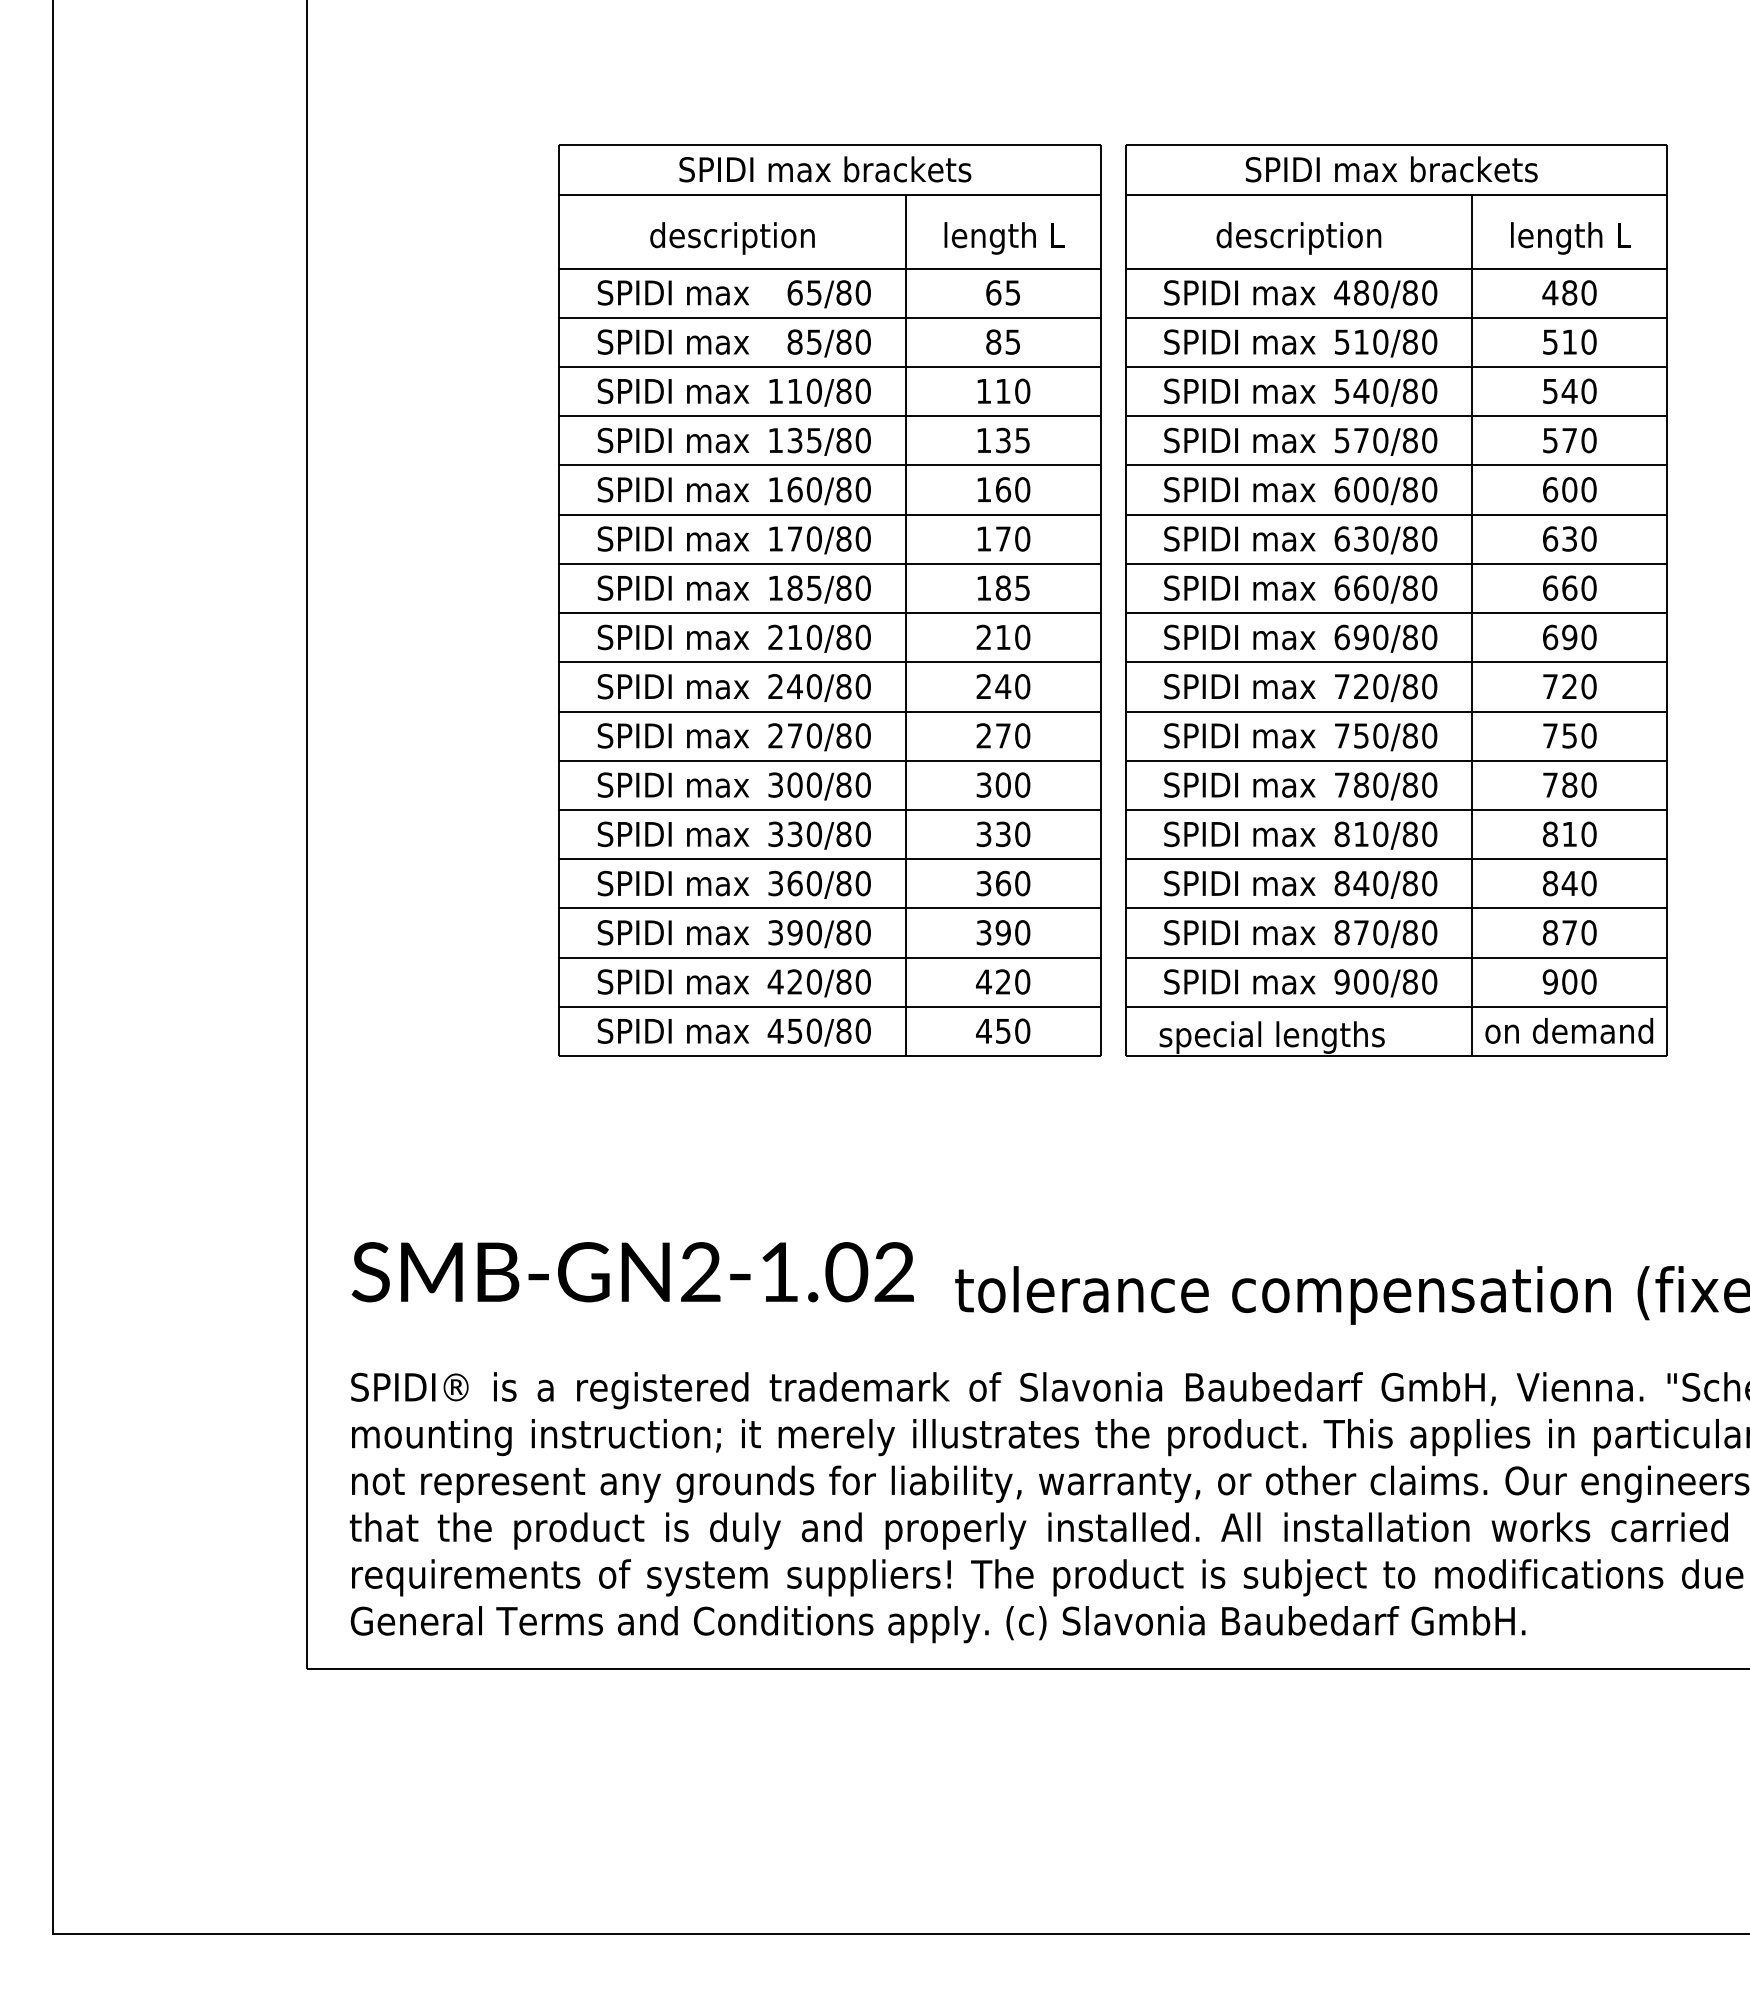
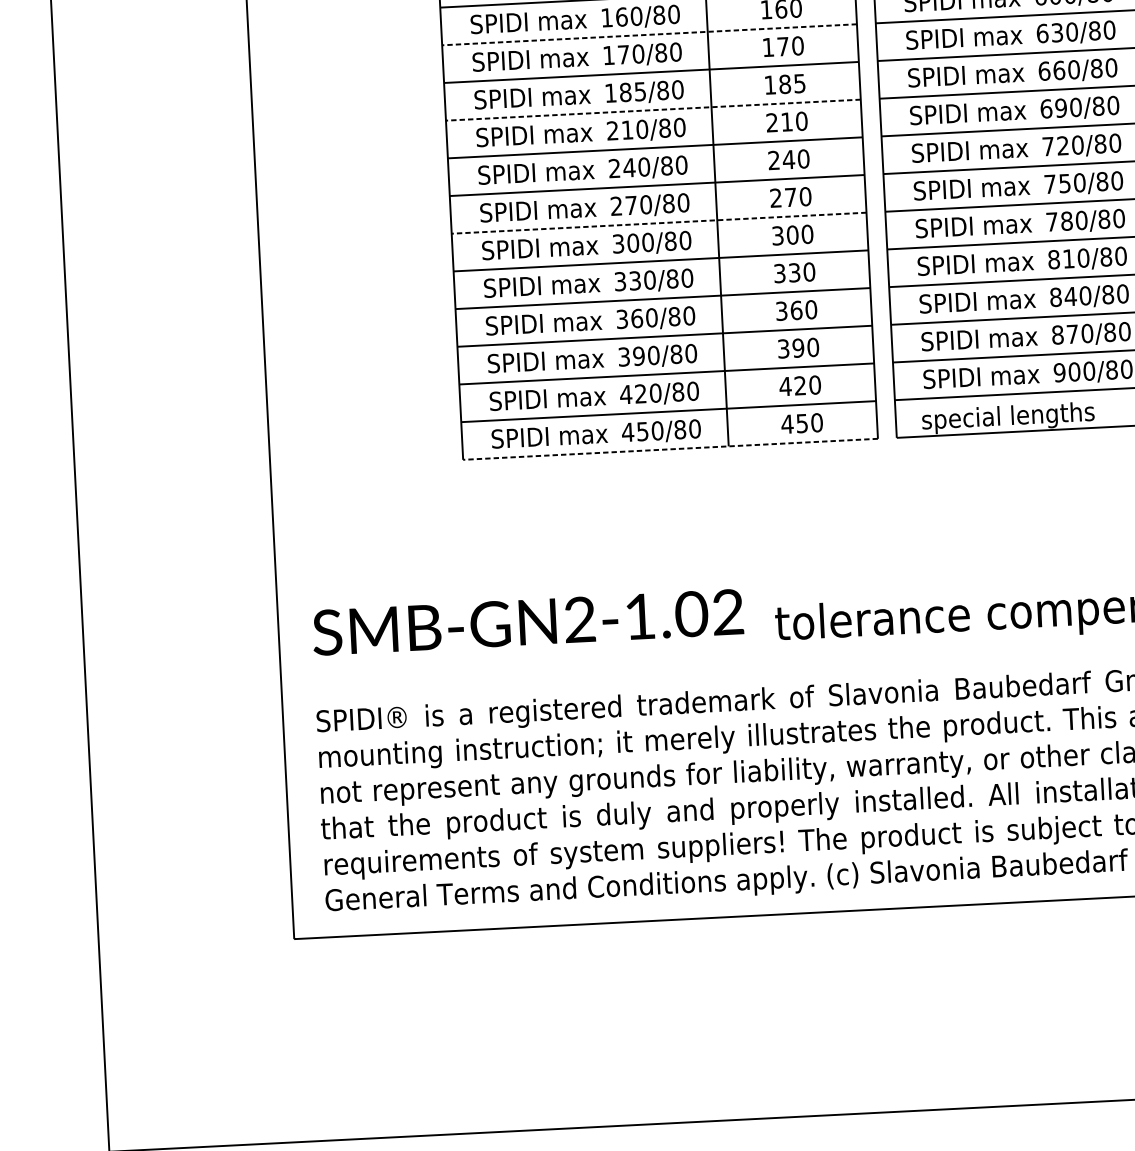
line: (830, 514) -> (649, 34), solid -> dashed
line: (830, 613) -> (653, 110), solid -> dashed
line: (830, 760) -> (659, 222), solid -> dashed
line: (830, 1056) -> (670, 449), solid -> dashed

